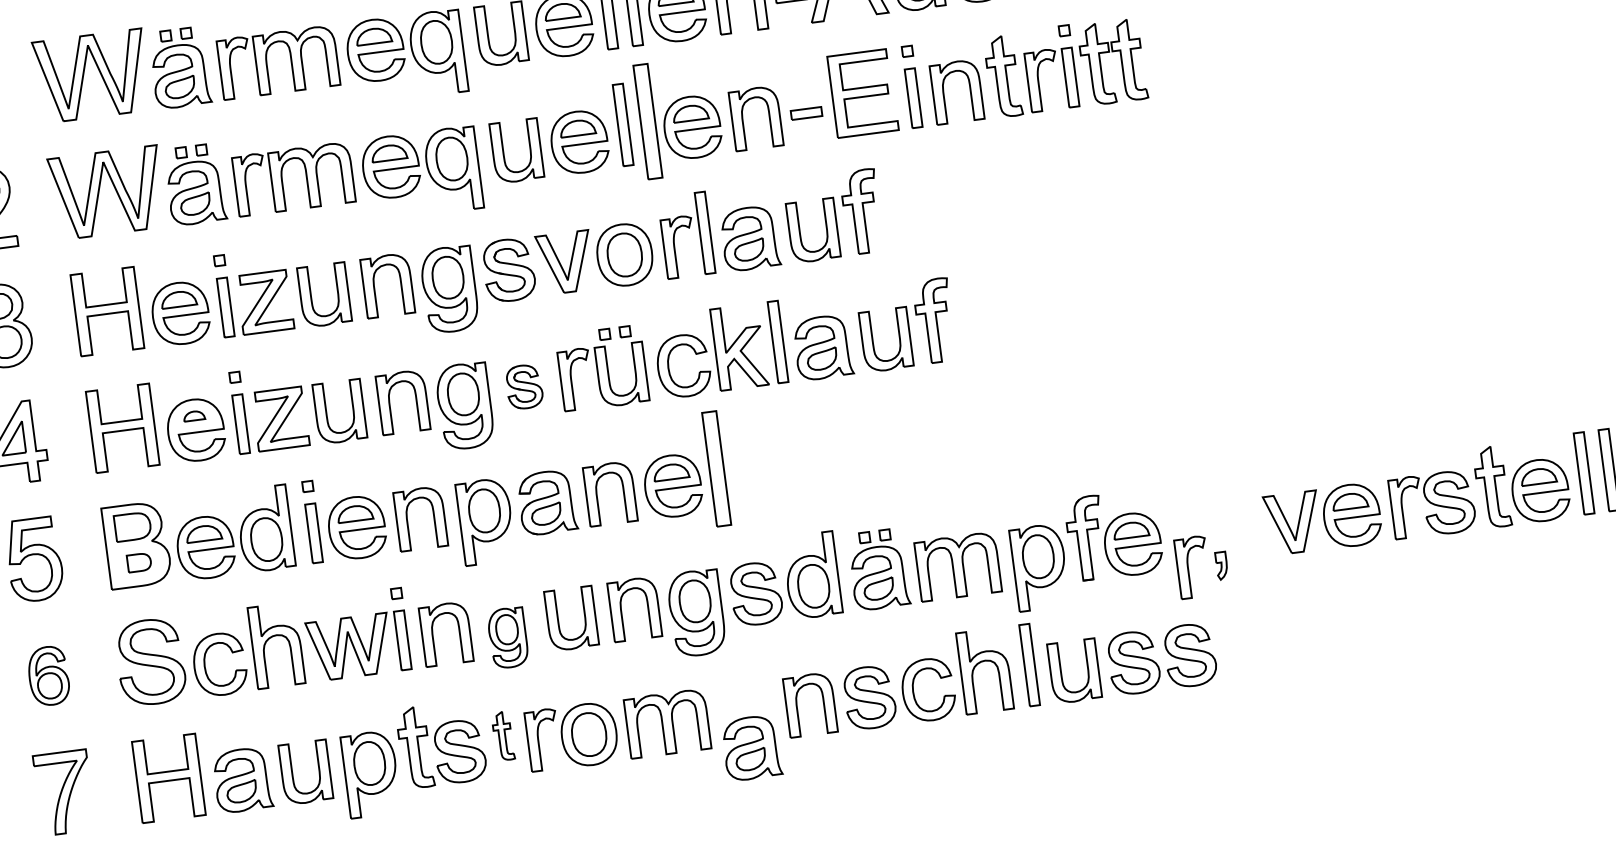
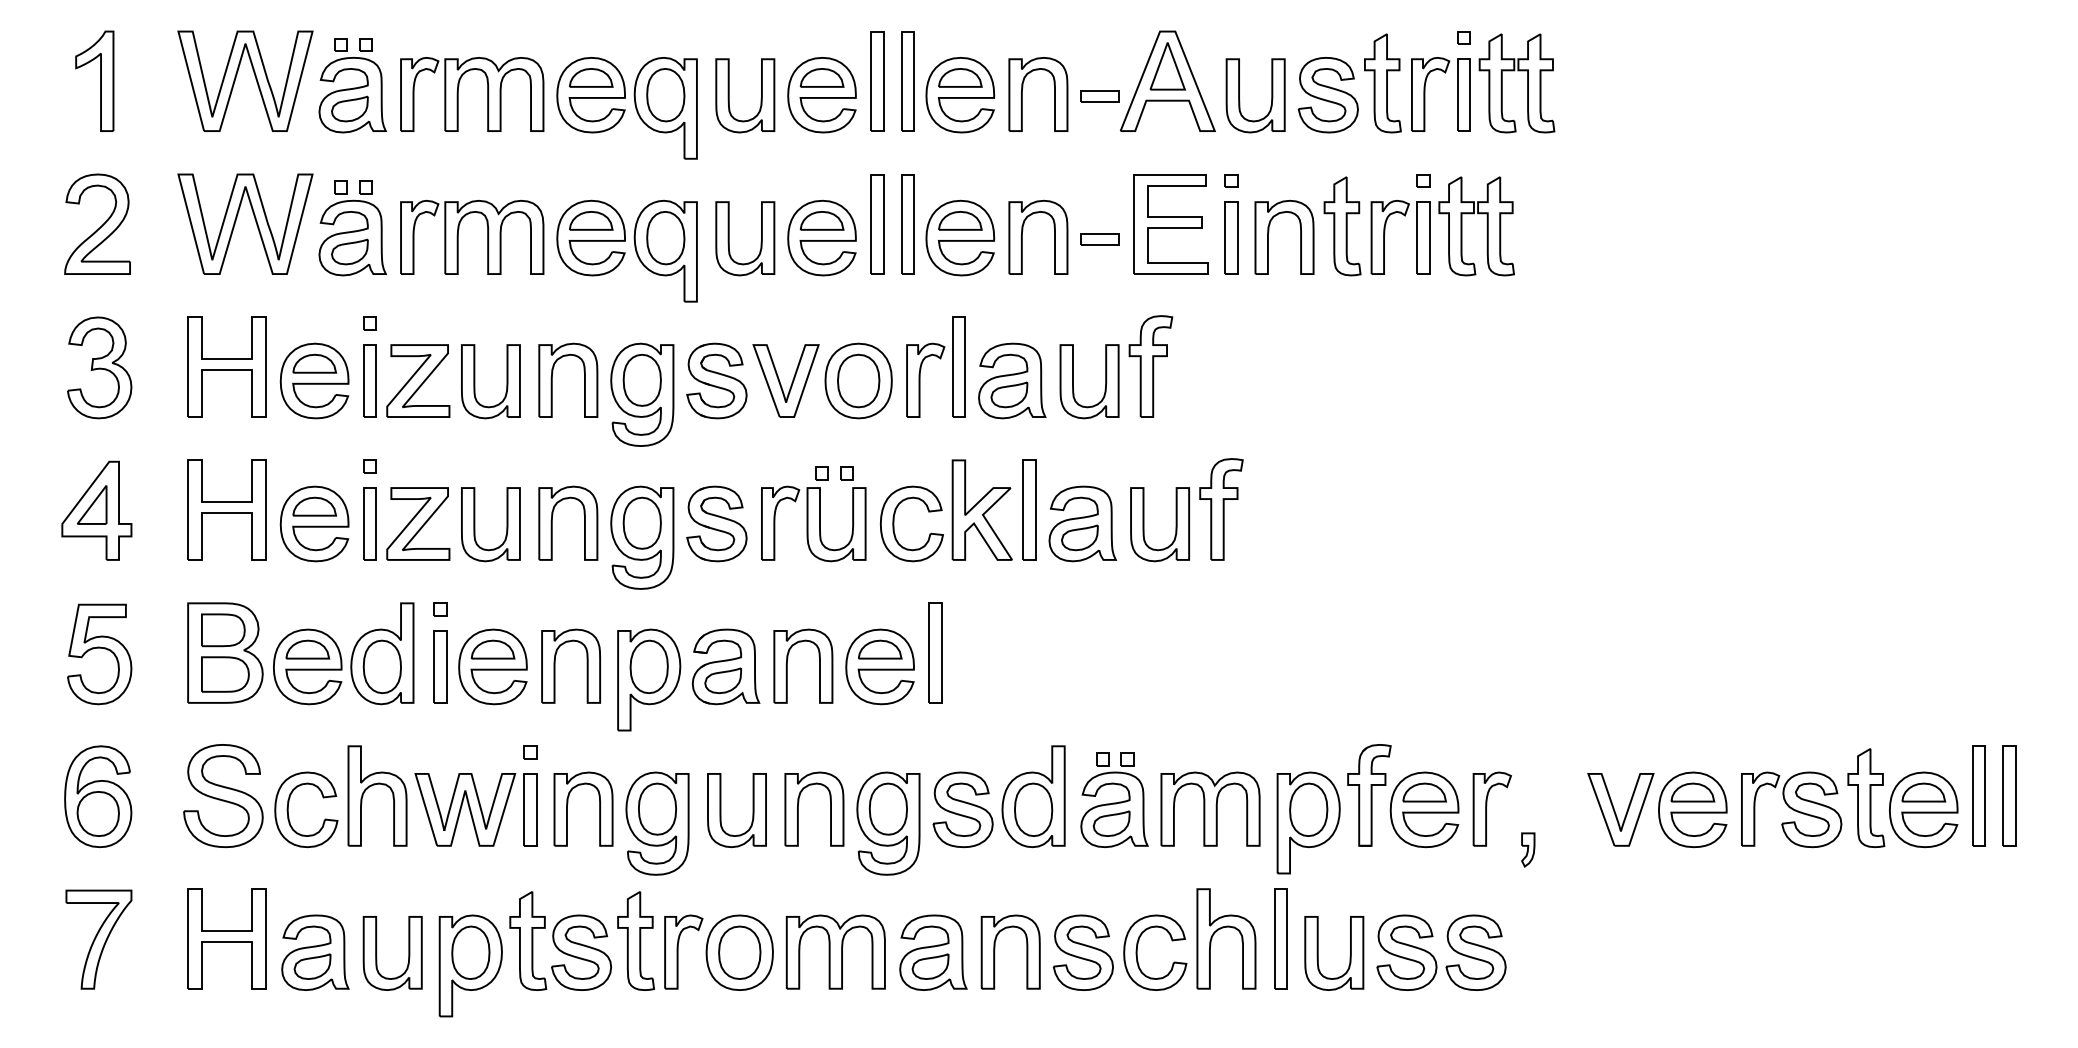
part: (647, 121) -> (907, 224), size x0.71
part: (524, 386) -> (716, 523), size x1.43
part: (193, 415) -> (314, 506), size x1.67
part: (716, 468) -> (935, 652), size x0.71
part: (139, 562) -> (225, 674), size x1.67
part: (1192, 566) -> (1491, 808), moved
part: (508, 637) -> (657, 823), size x1.43
part: (48, 675) -> (98, 796), size x1.43
part: (502, 735) -> (635, 940), size x1.67
part: (751, 747) -> (933, 952), moved

